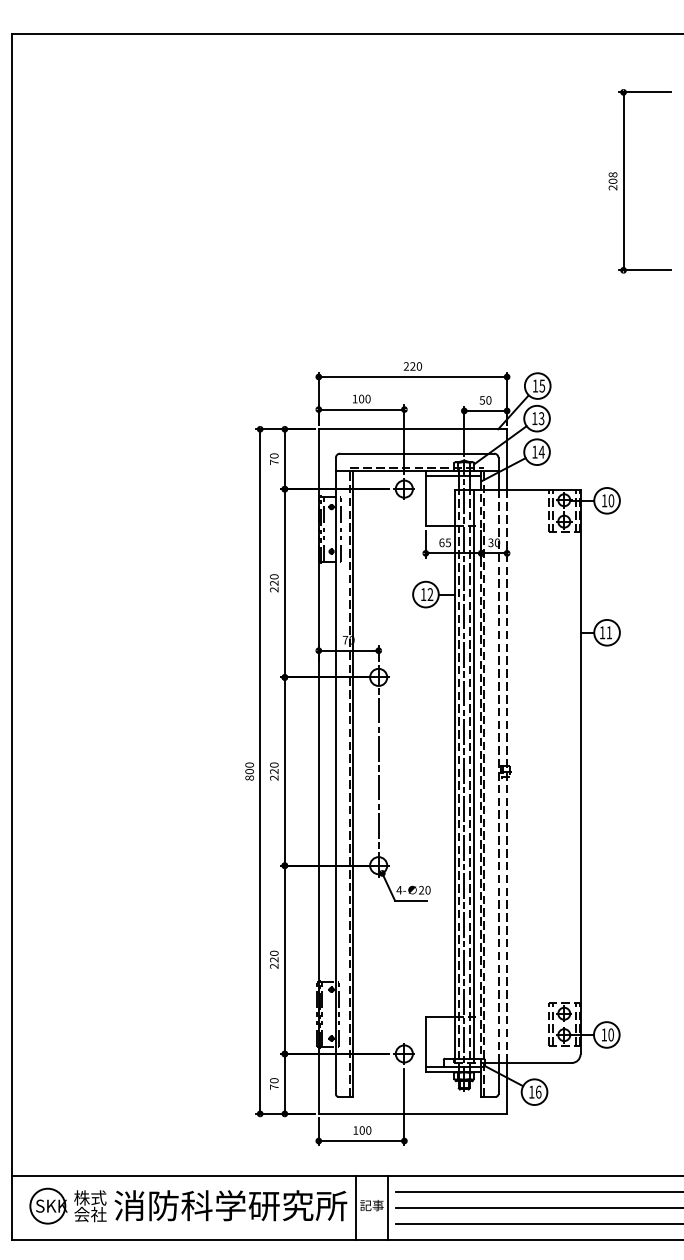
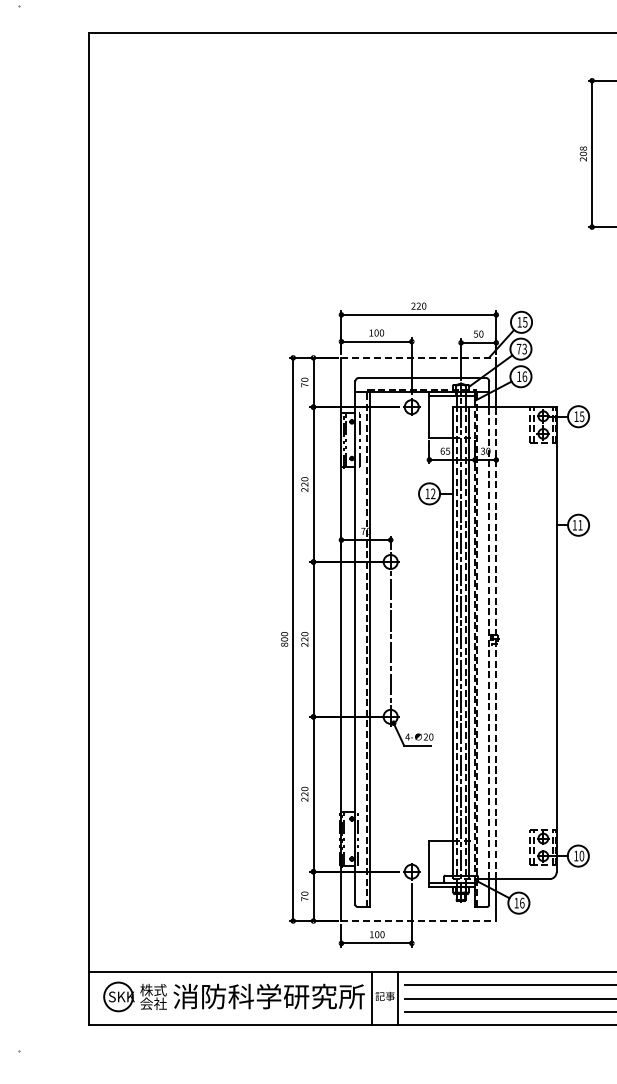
text: (534, 417) -> (518, 348), 13 -> 73
line: (413, 428) -> (419, 357), solid -> dashed
text: (541, 451) -> (524, 376), 14 -> 16
text: (610, 500) -> (581, 416), 10 -> 15
line: (413, 1114) -> (419, 921), solid -> dashed

